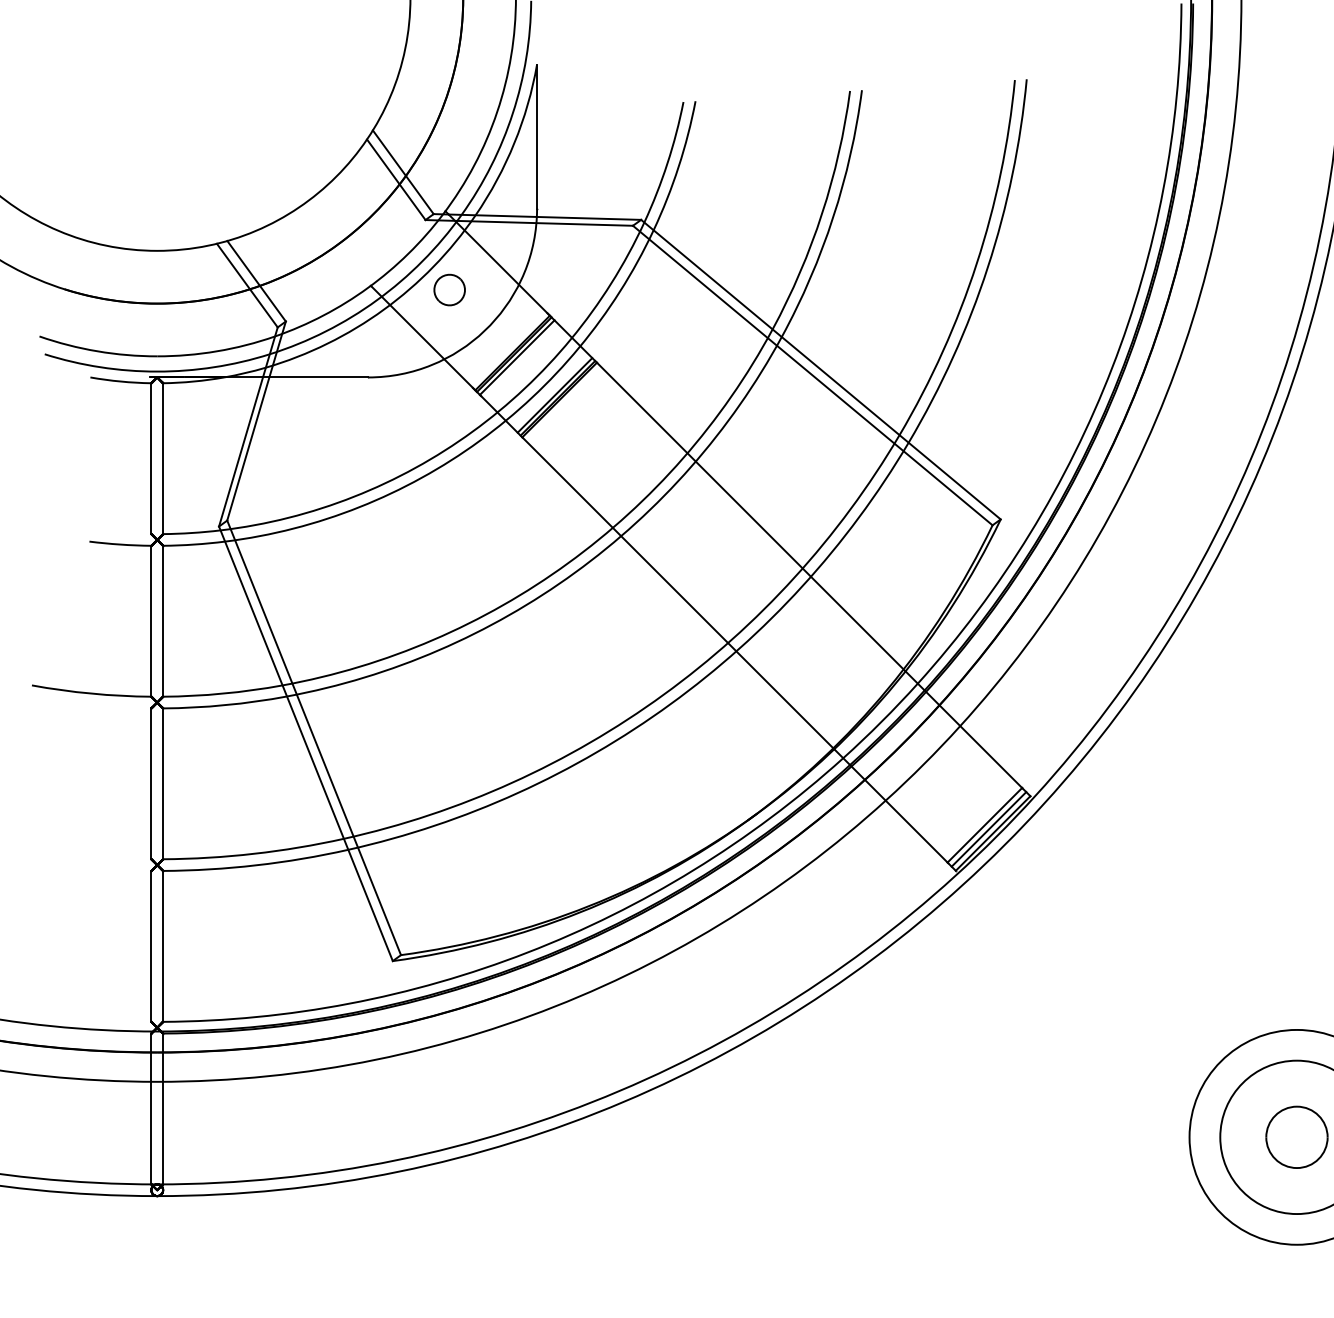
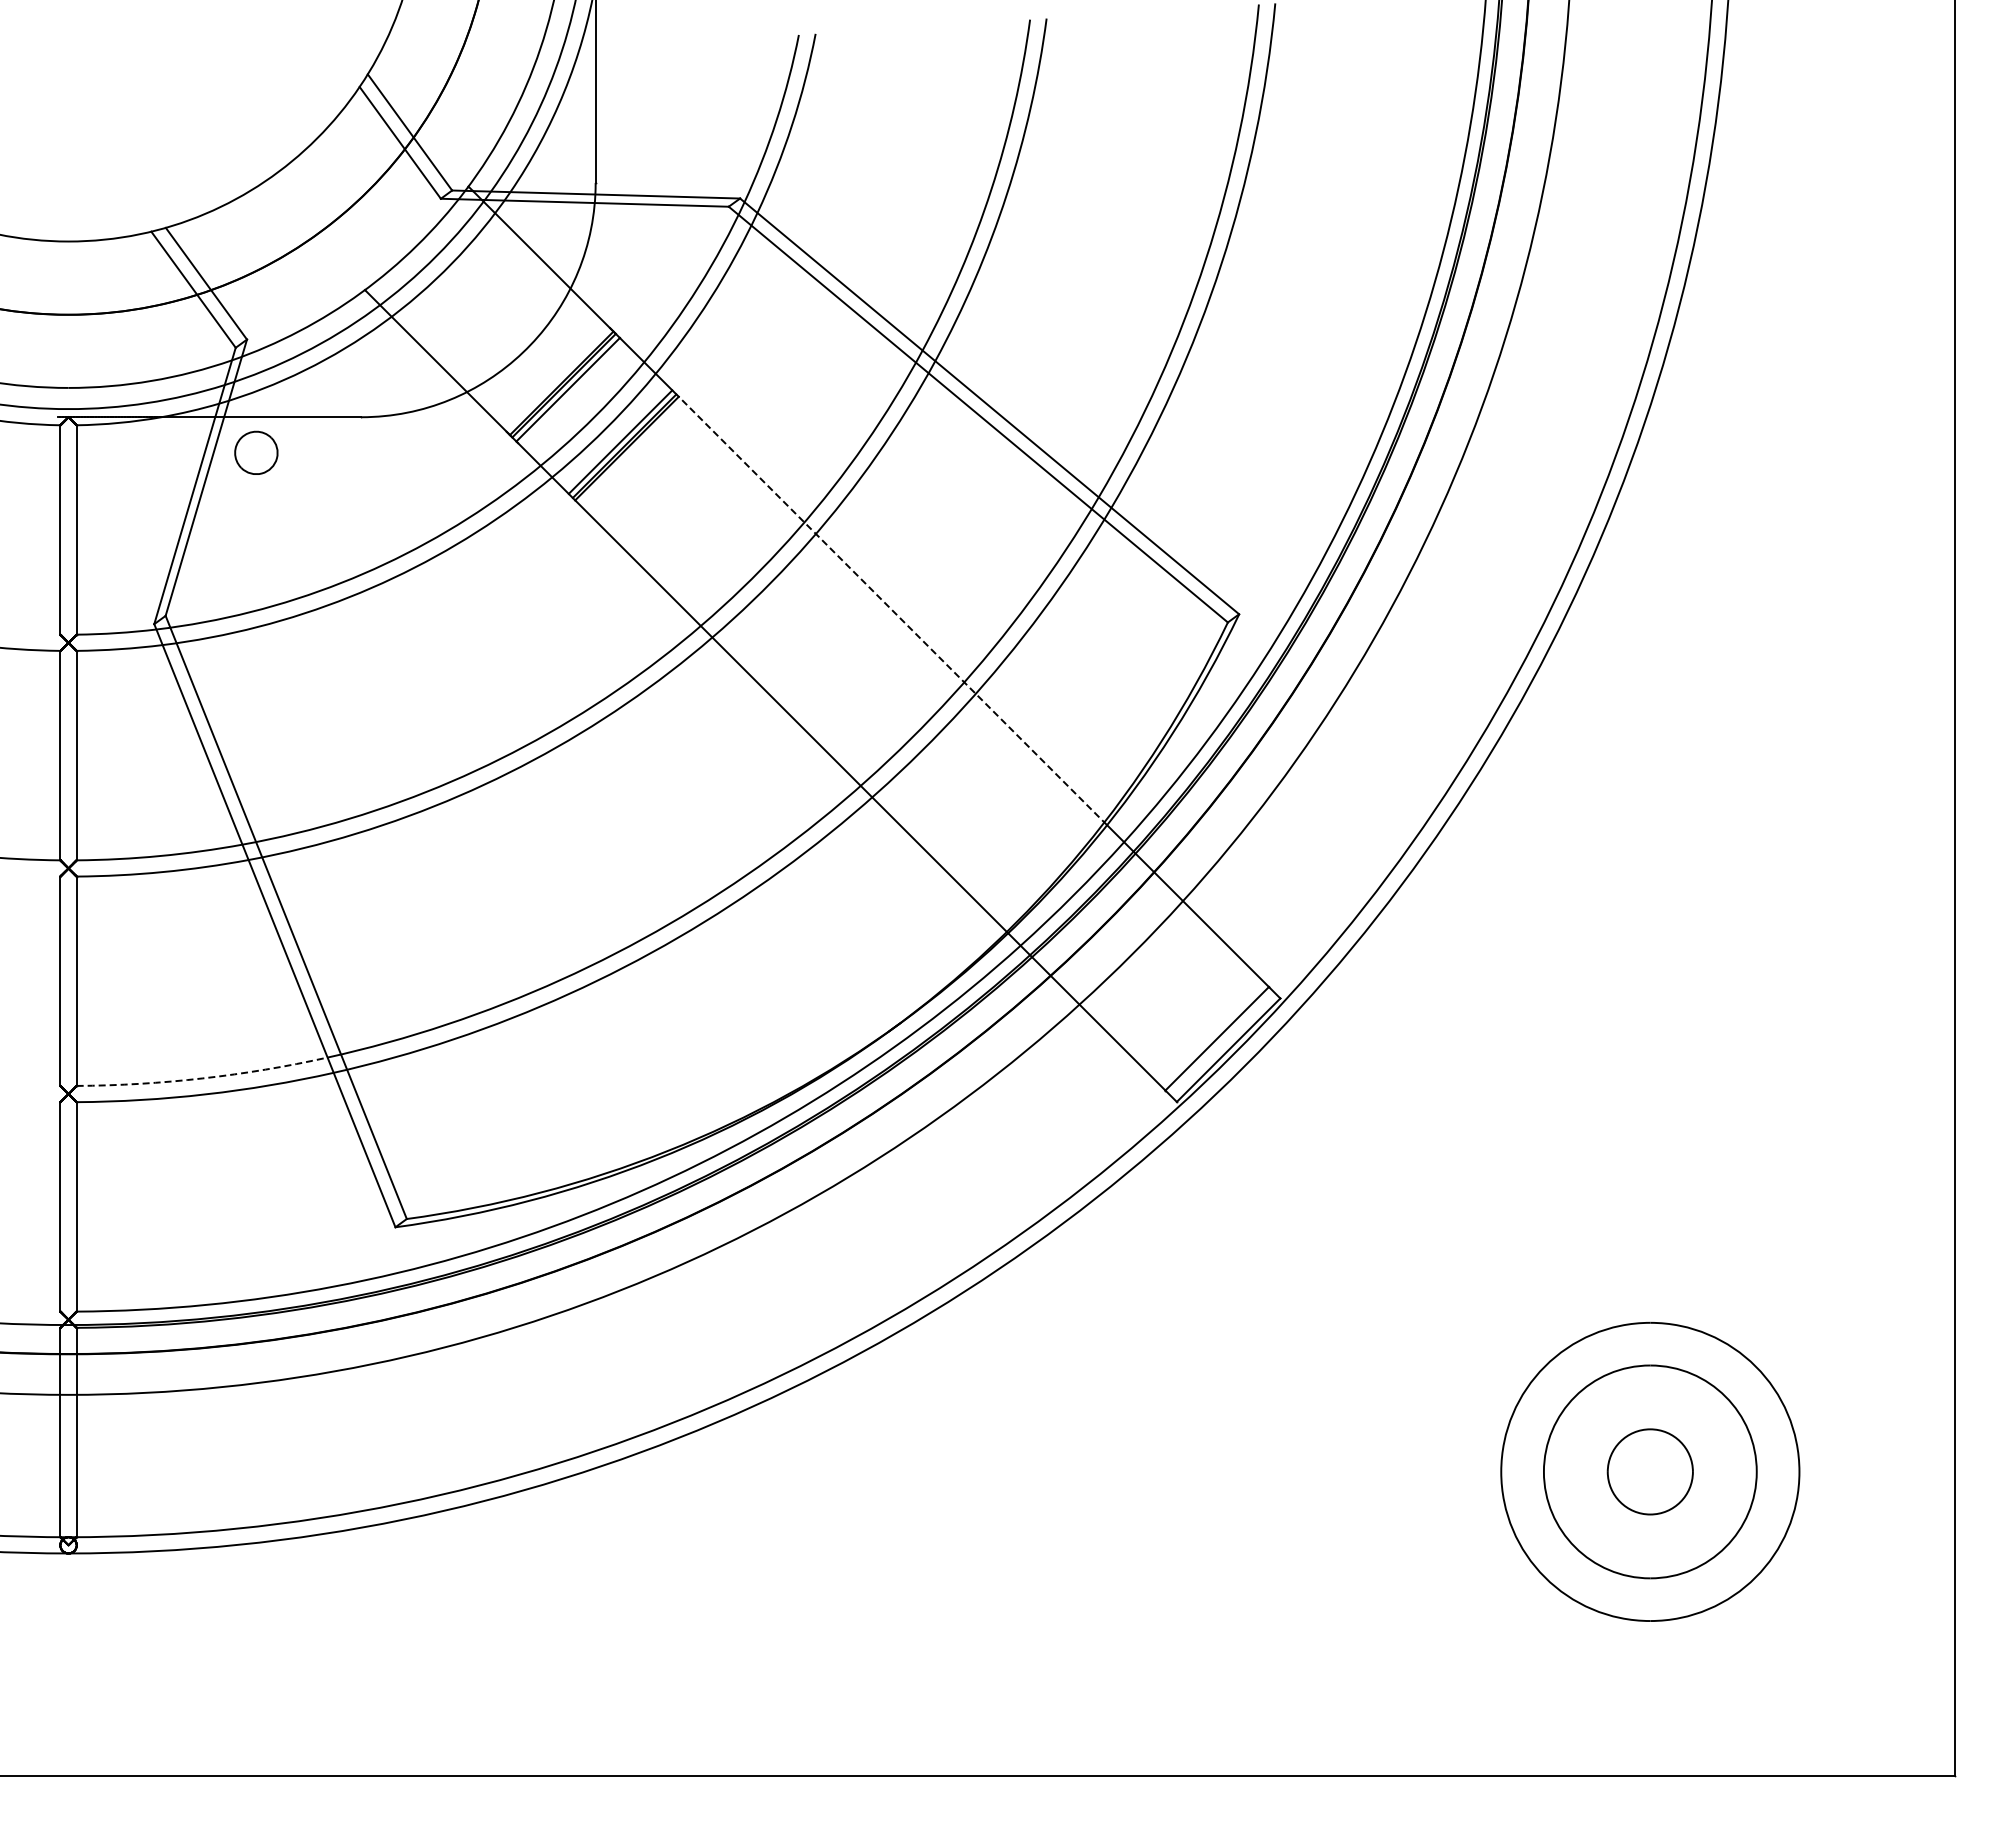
part: (449, 289) -> (256, 452), moved
line: (750, 516) -> (892, 610), solid -> dashed
line: (988, 829) -> (1222, 1044), removed
arc: (253, 853) -> (202, 1078), solid -> dashed

